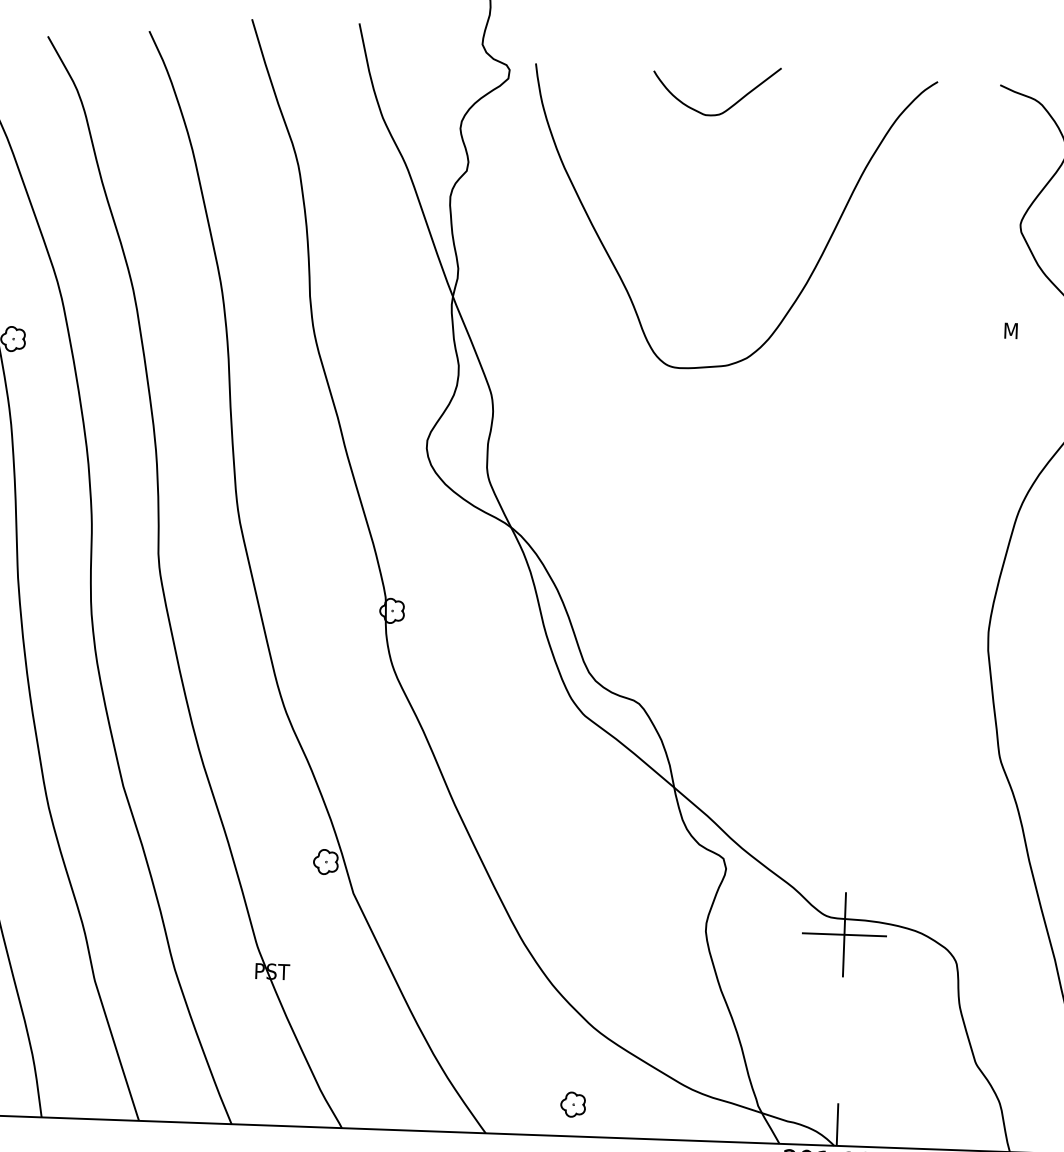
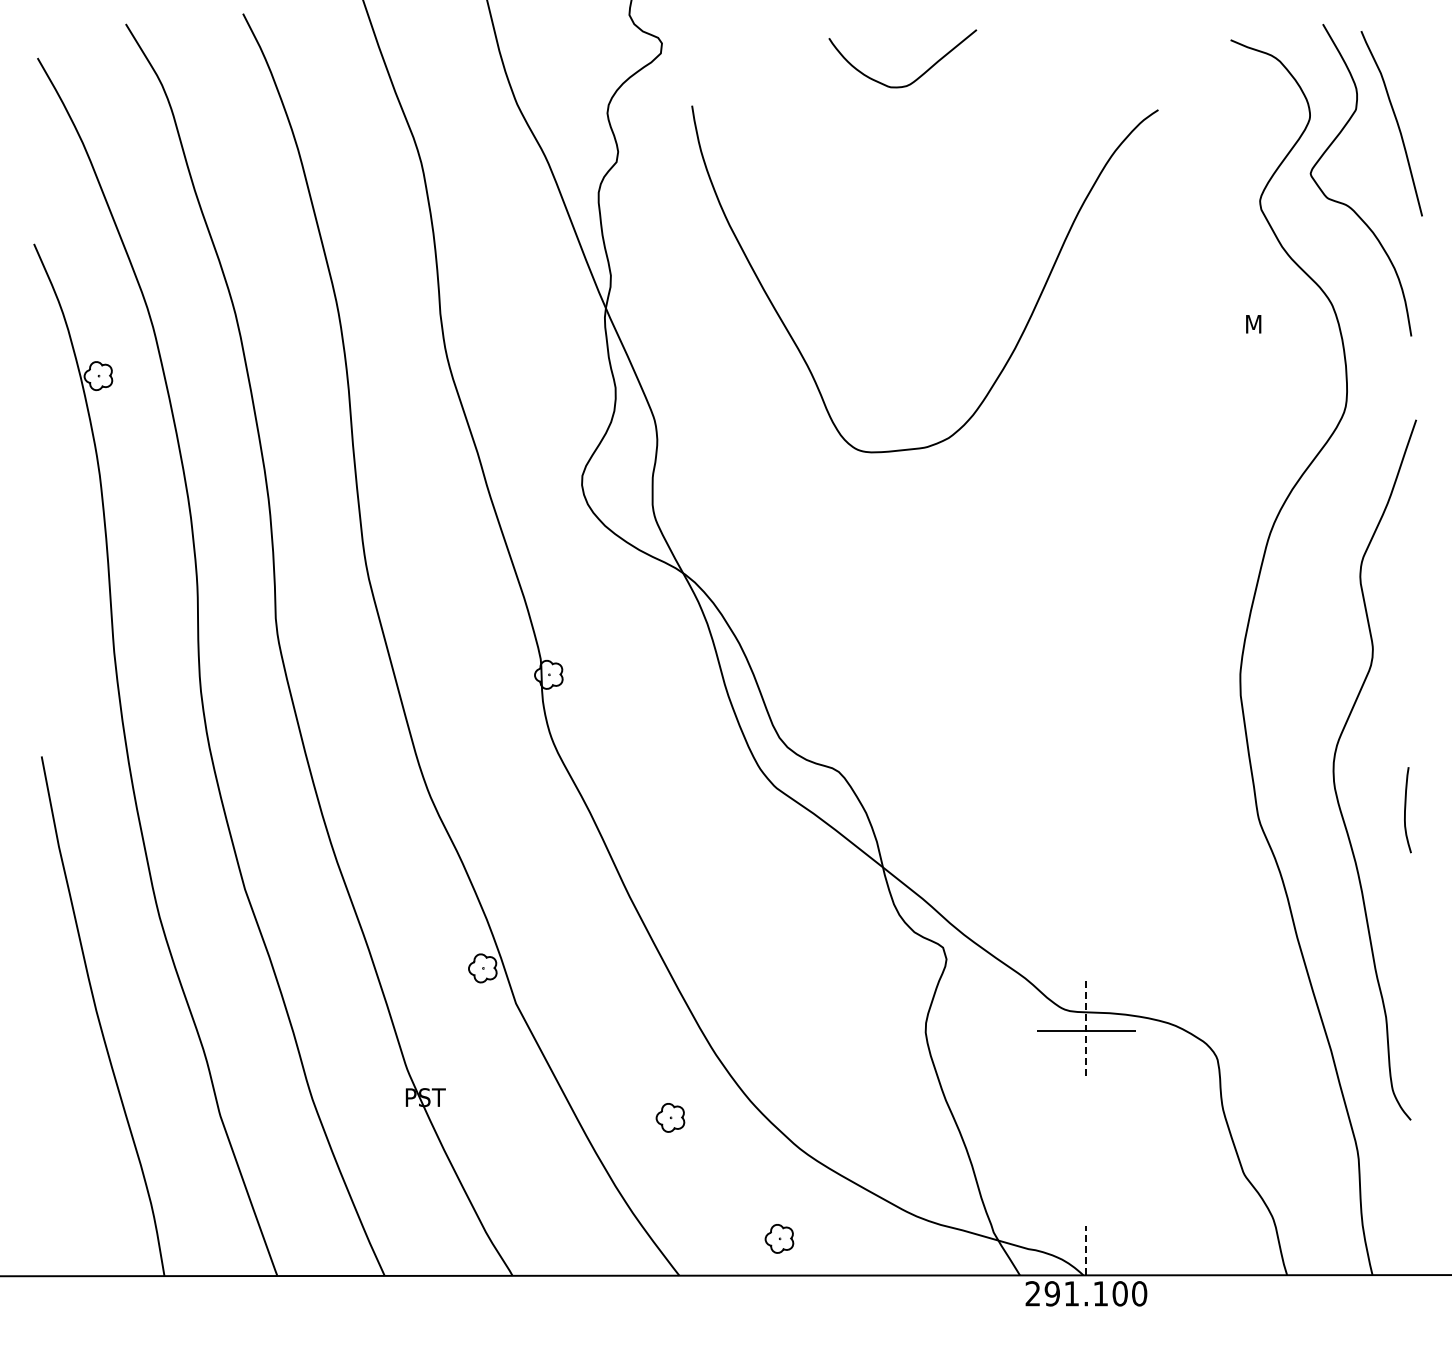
curve: (814, 266) -> (1023, 329), moved
line: (844, 935) -> (1086, 1031), solid -> dashed
part: (483, 996) -> (670, 1117), added
line: (837, 1124) -> (1086, 1250), solid -> dashed

